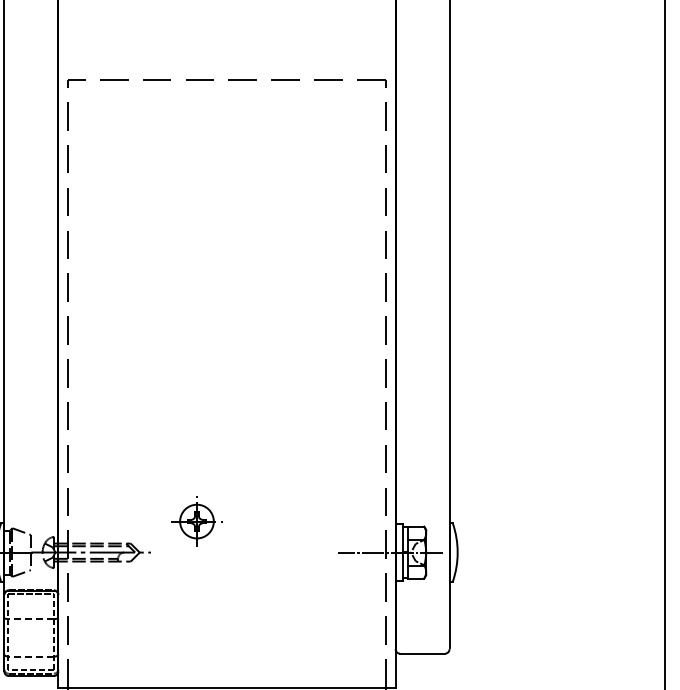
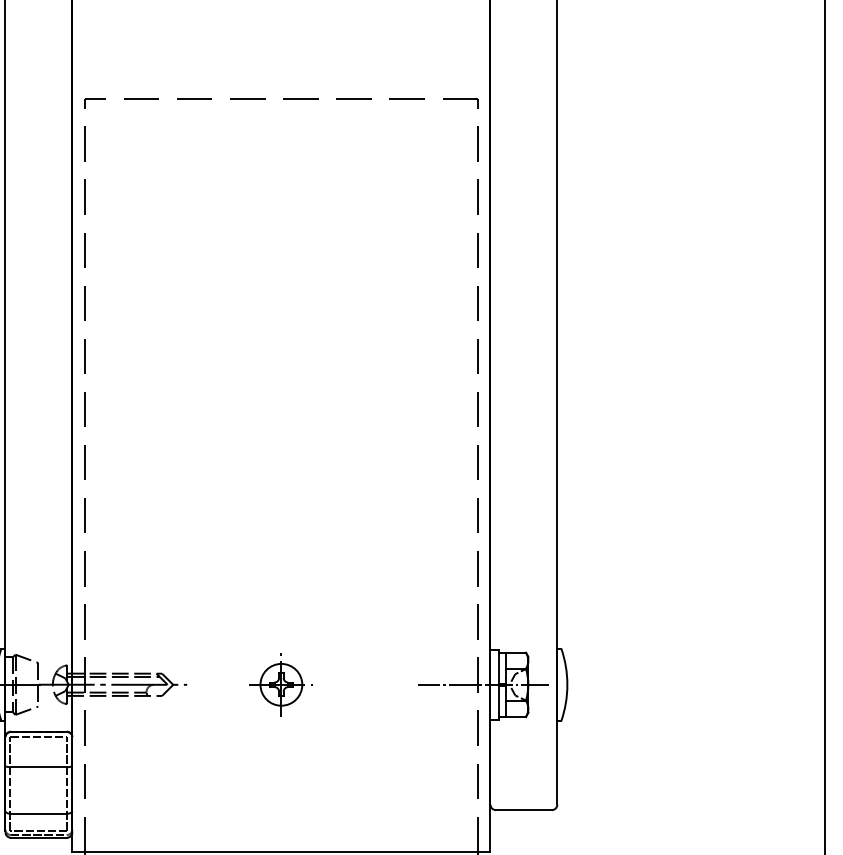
part: (196, 521) -> (280, 684), moved
line: (30, 619) -> (37, 767), dashed -> solid
line: (30, 656) -> (37, 813), dashed -> solid

